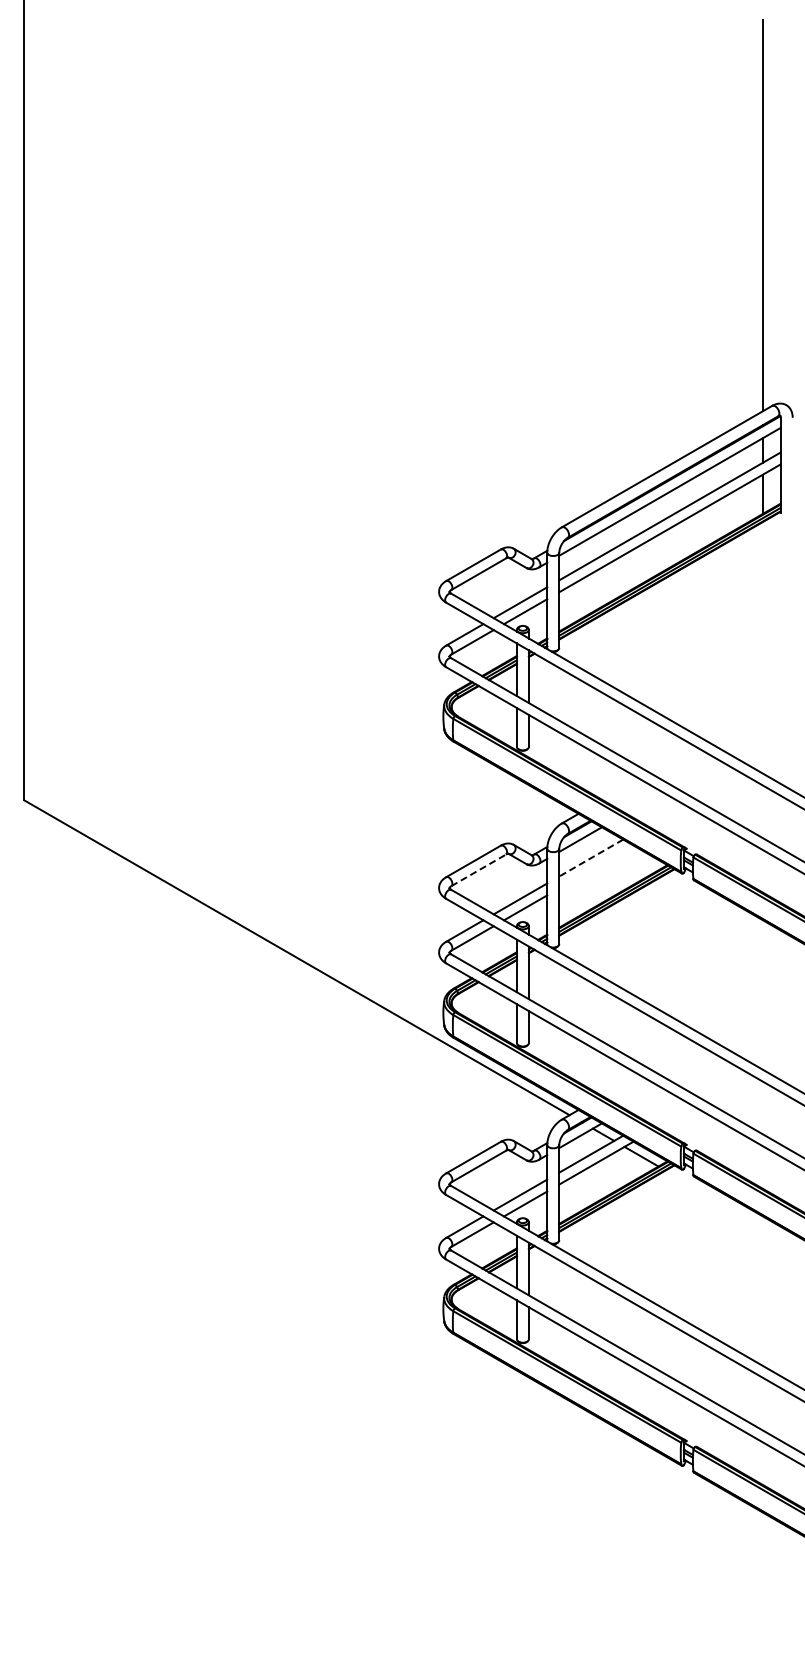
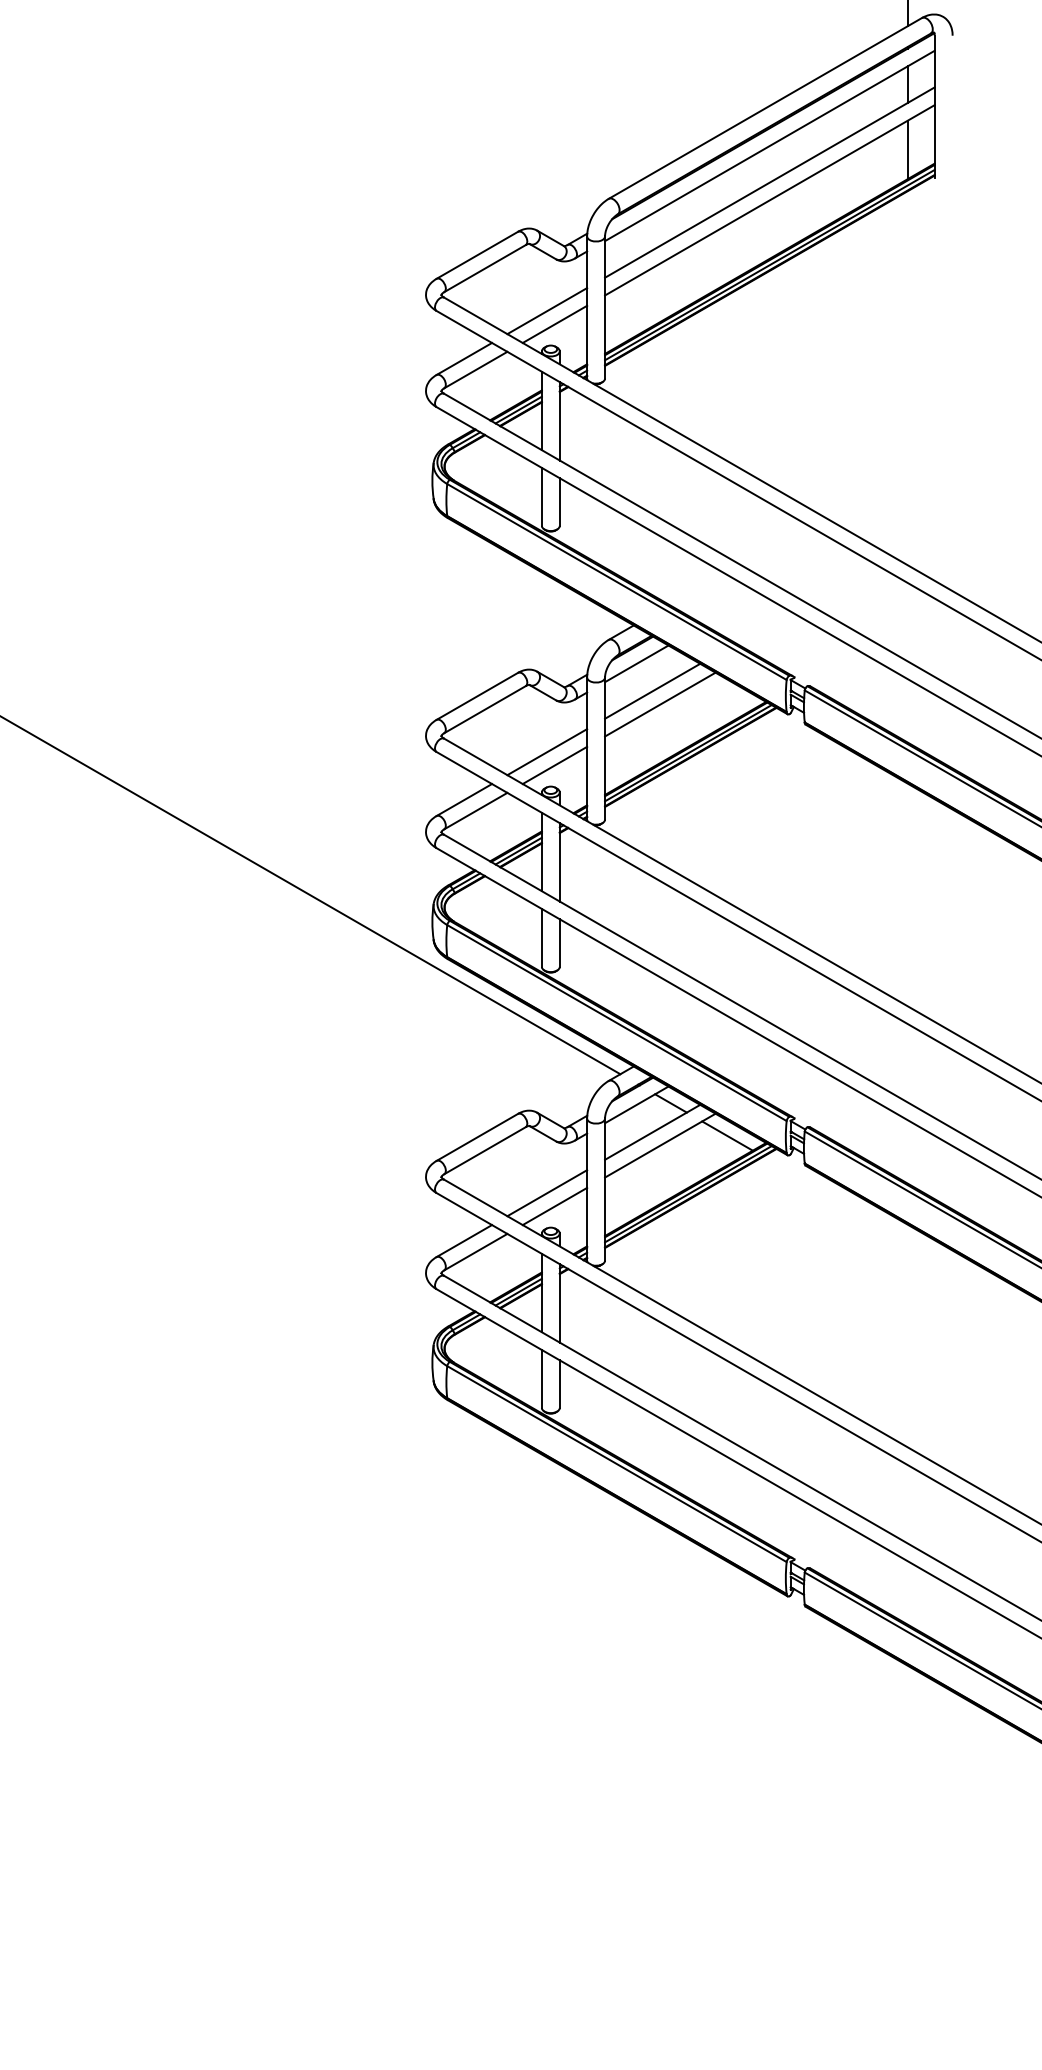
line: (591, 858) -> (652, 691), dashed -> solid
line: (596, 866) -> (660, 703), added
line: (478, 870) -> (484, 709), dashed -> solid

